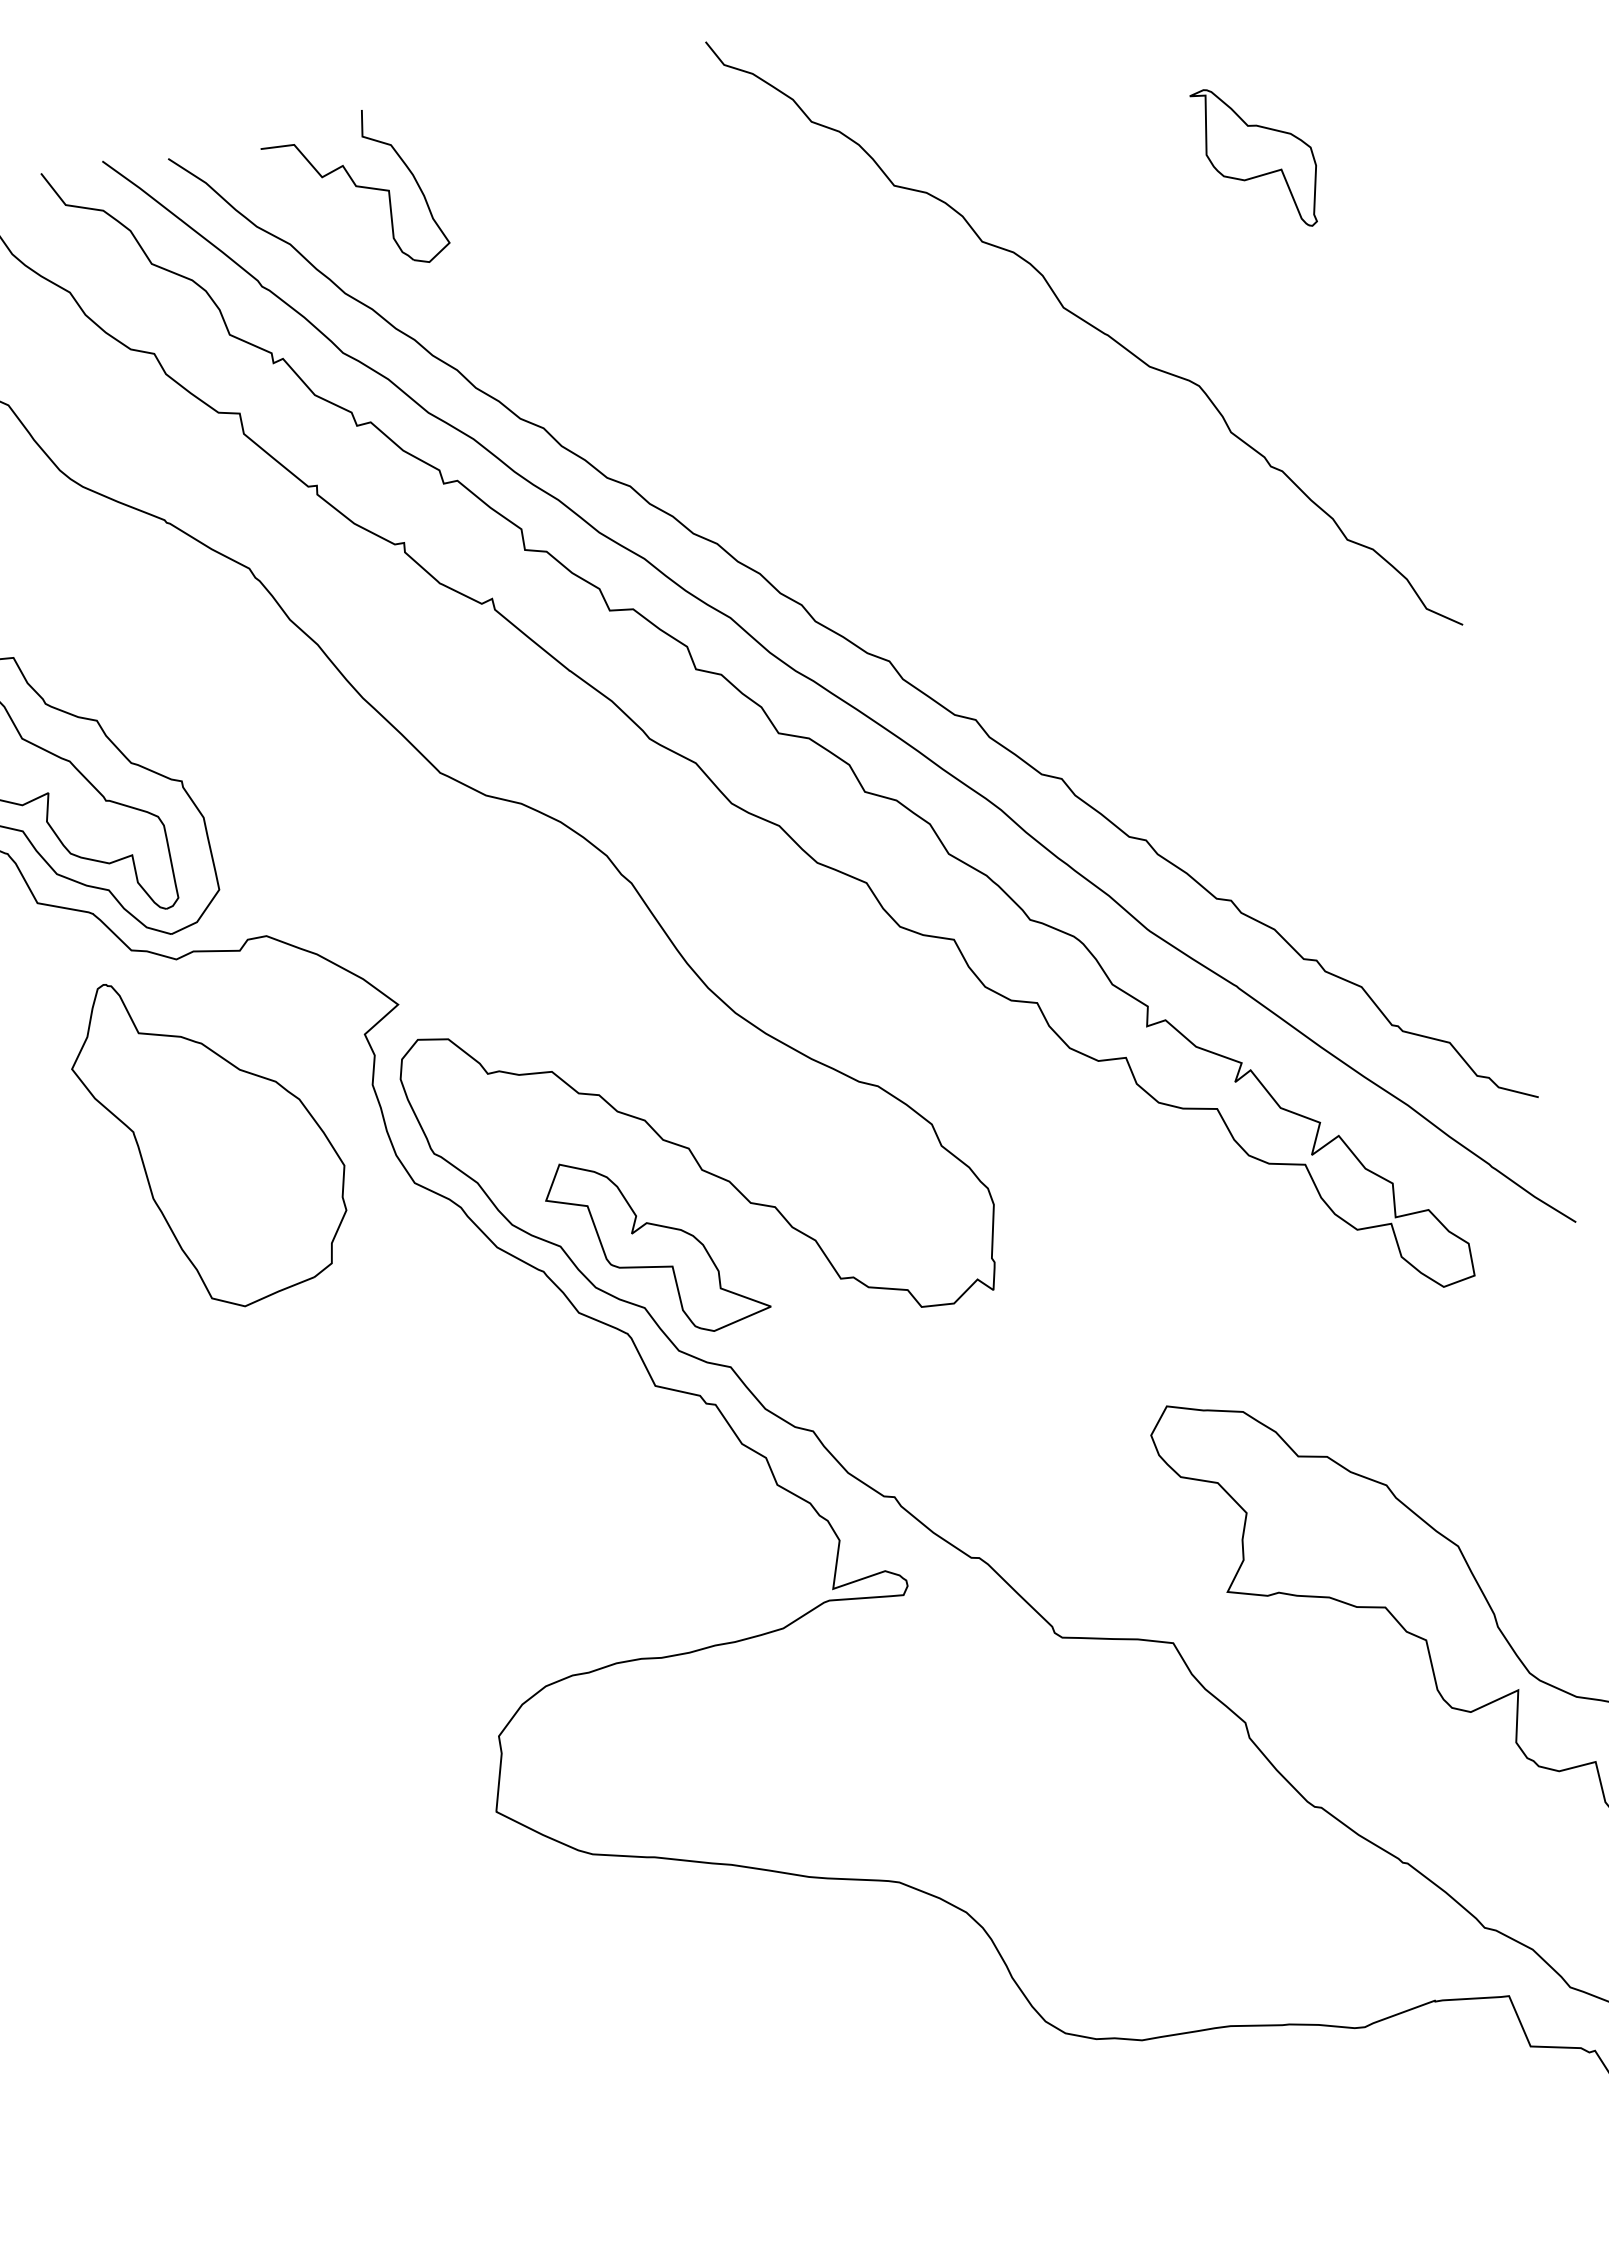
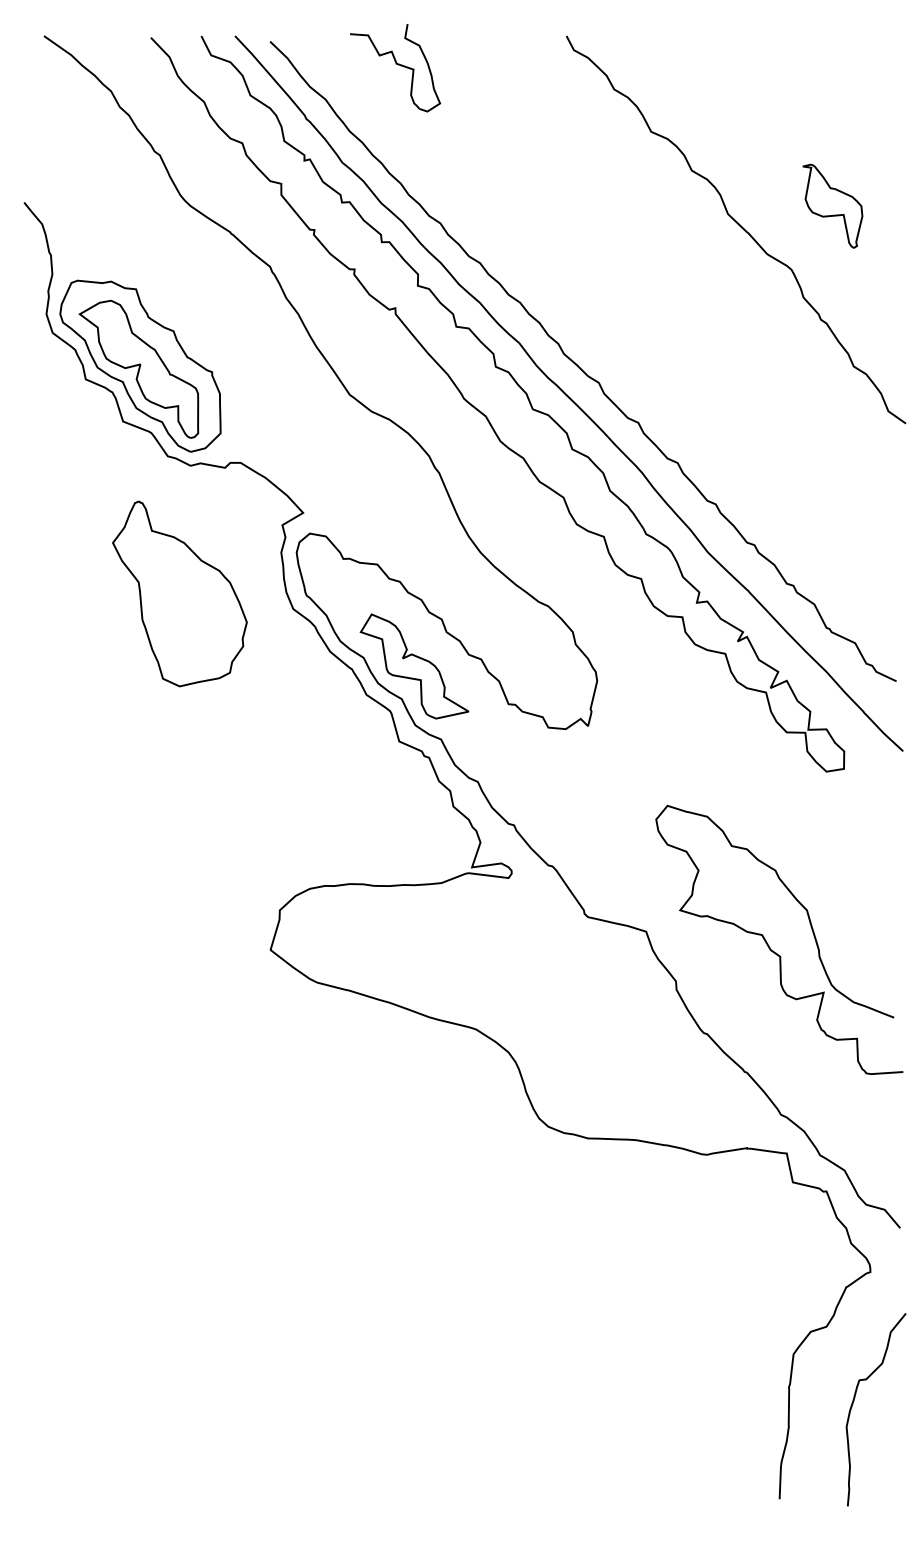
part: (1257, 156) -> (832, 205), moved
part: (355, 195) -> (395, 68), moved
part: (211, 1137) -> (179, 593), moved

